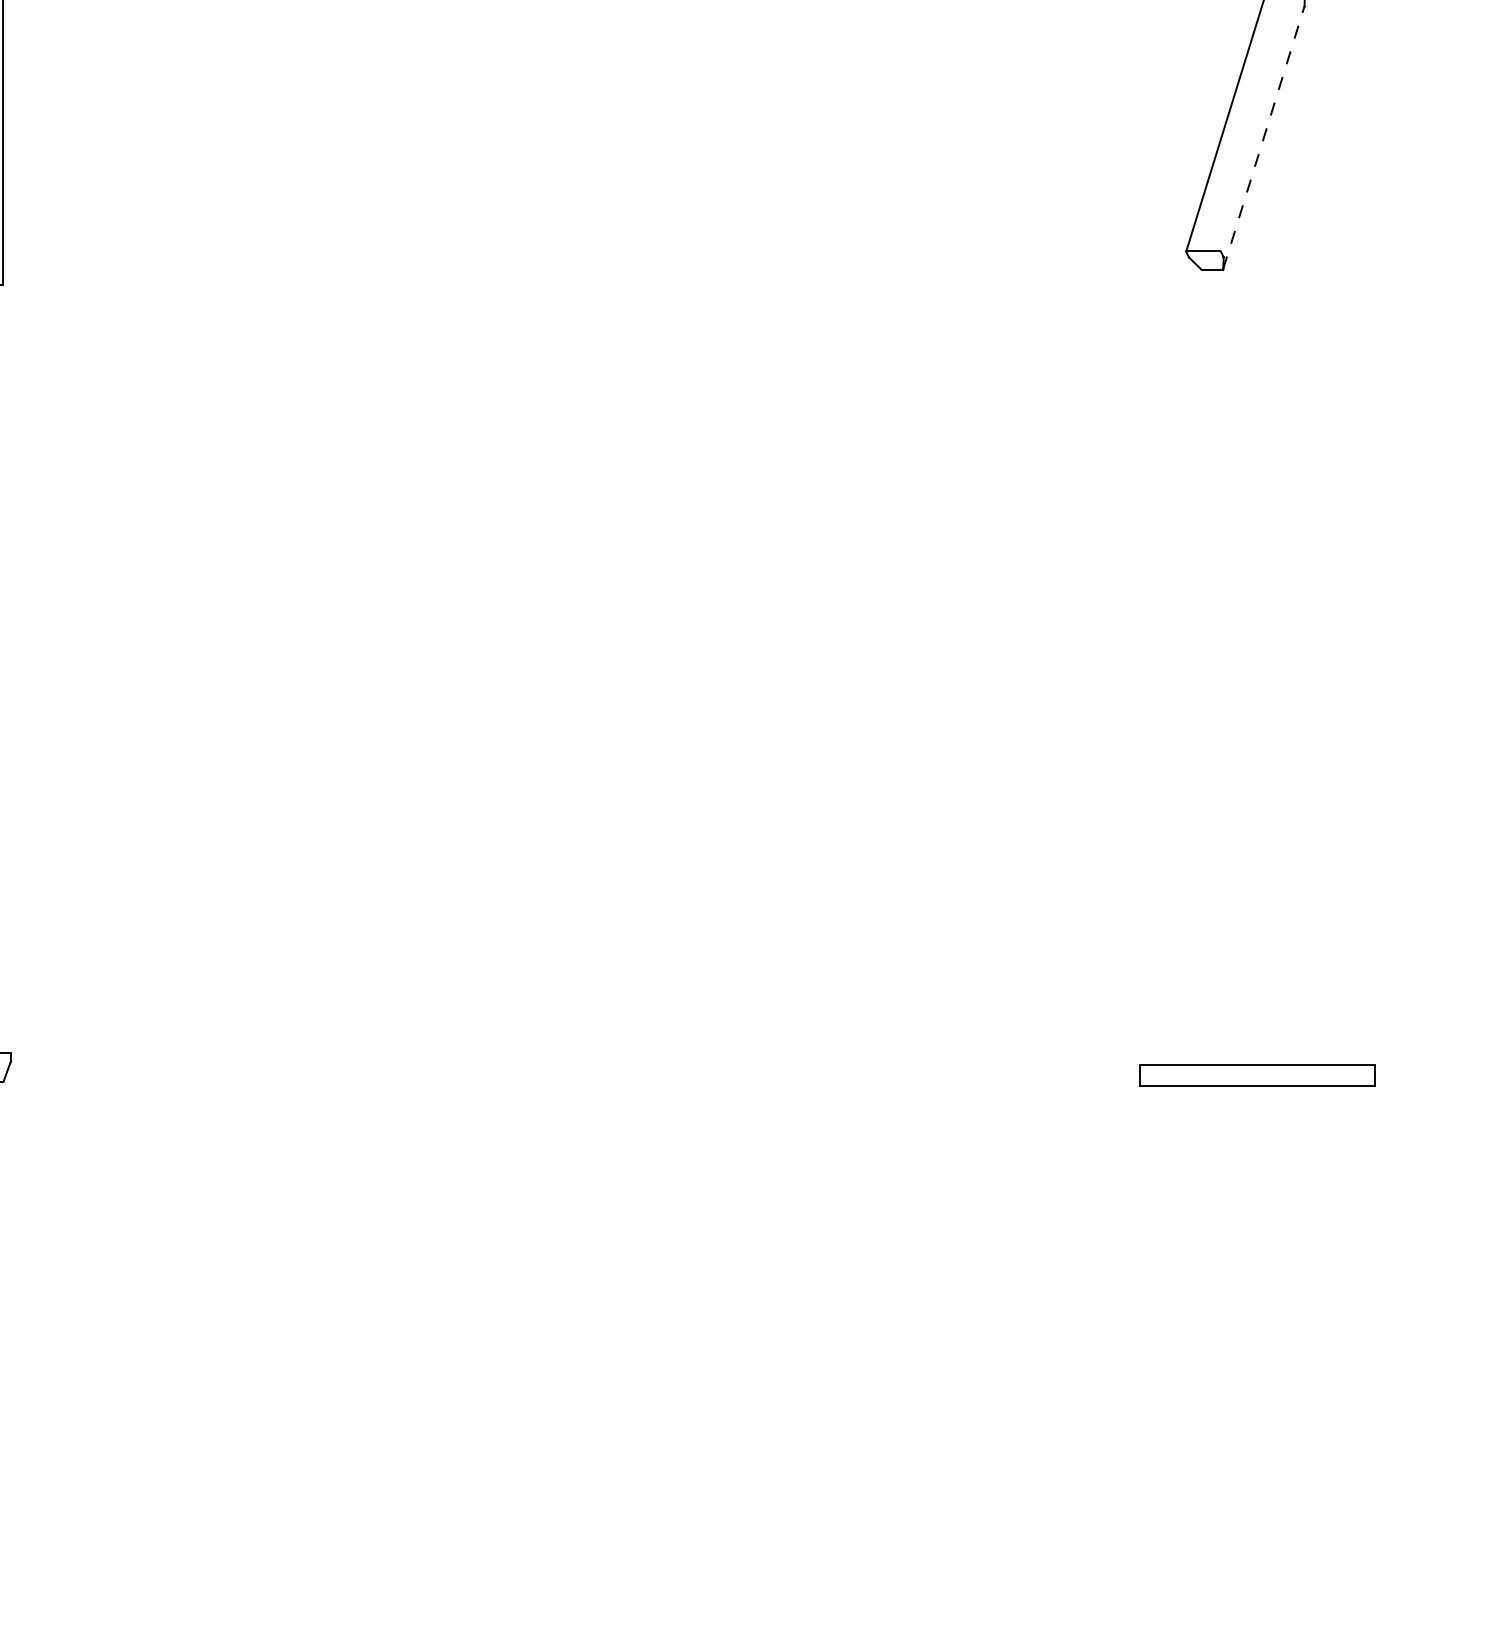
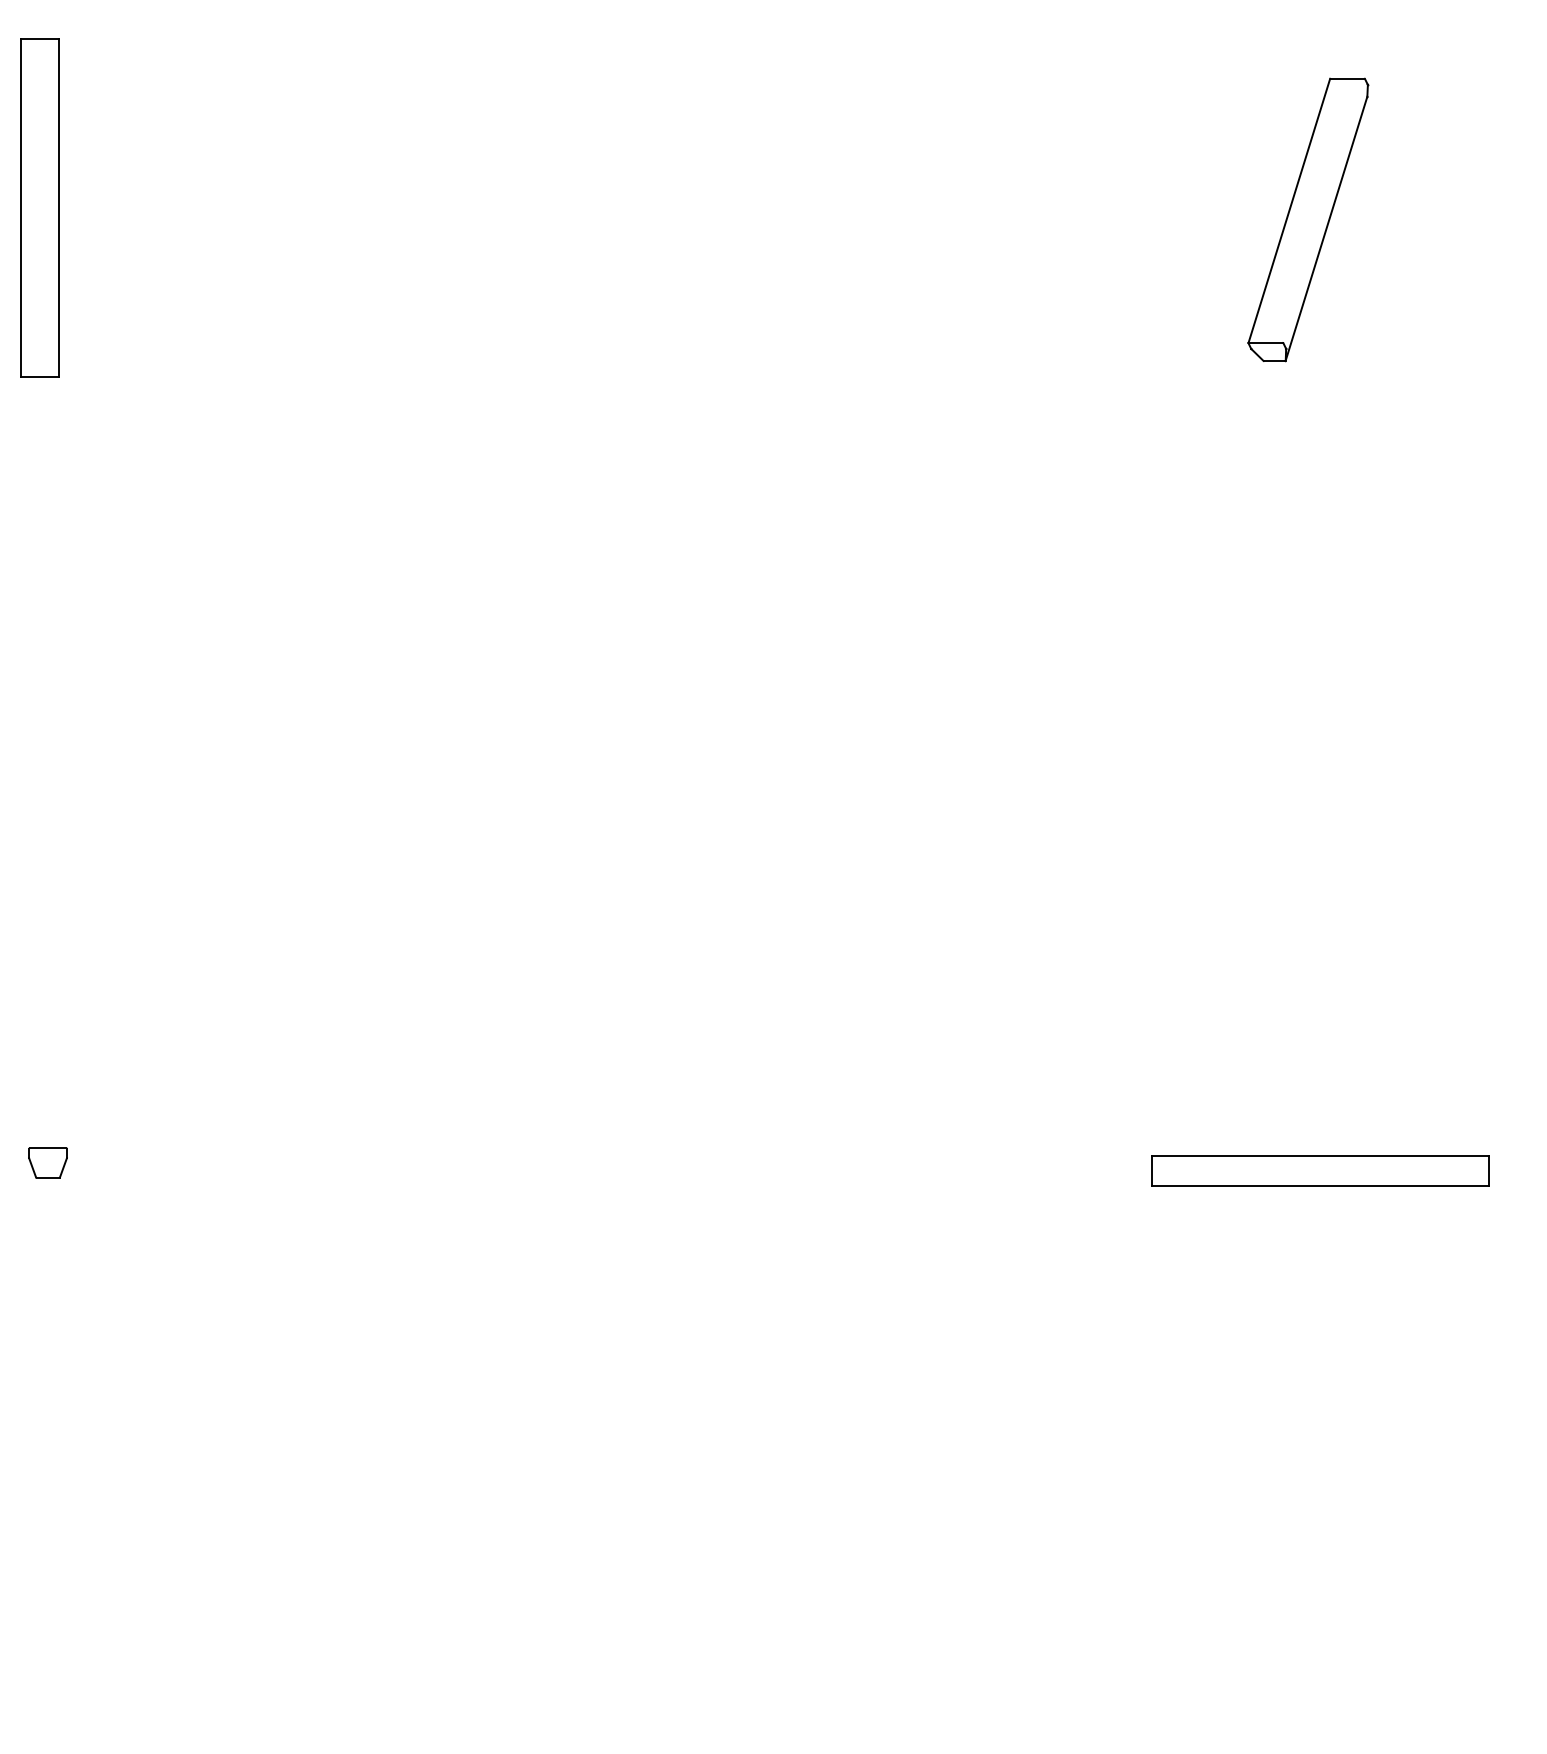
line: (1263, 137) -> (1326, 228), dashed -> solid
part: (1257, 1074) -> (1320, 1170), size x1.43

